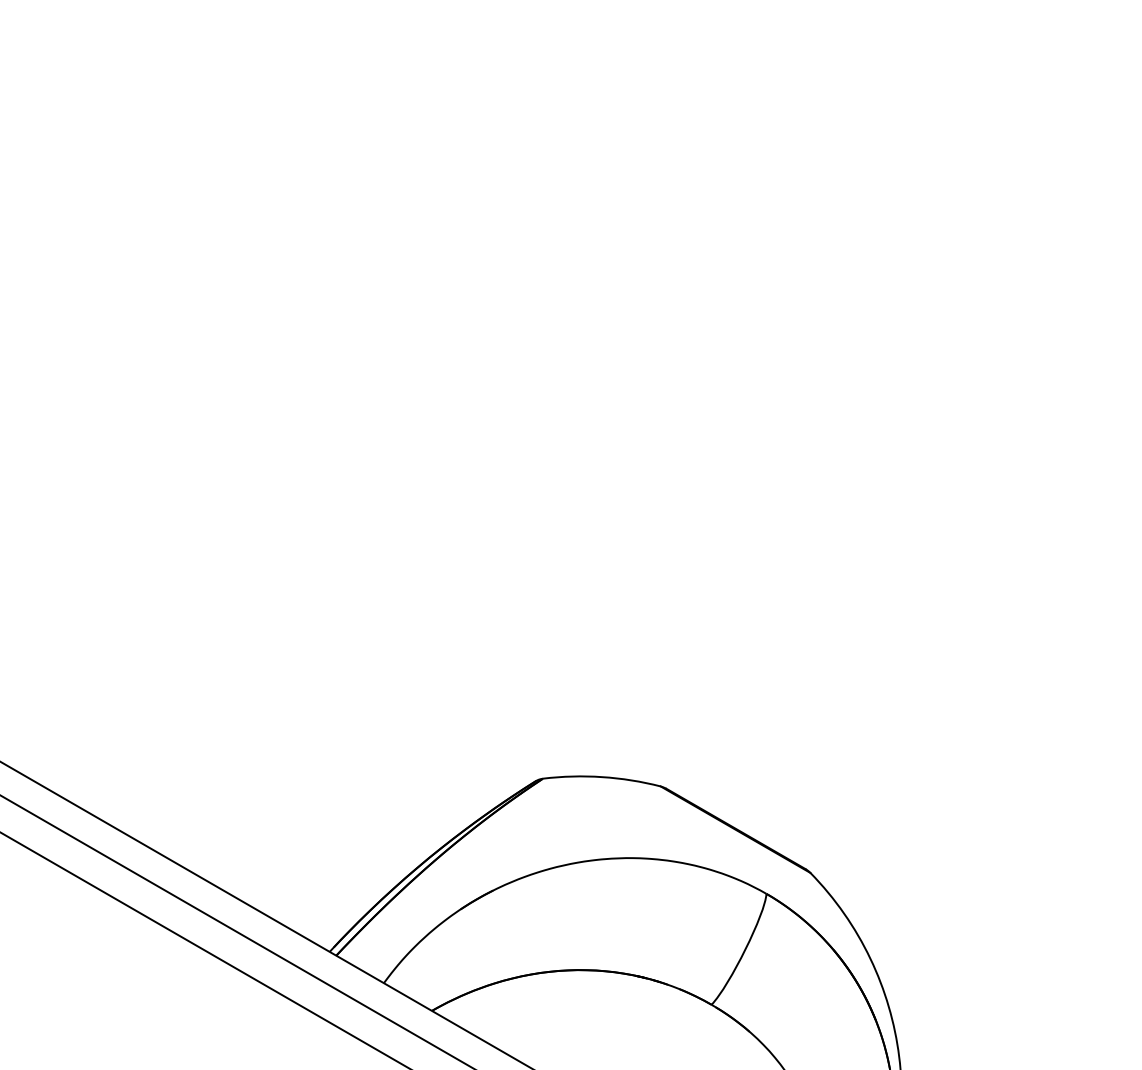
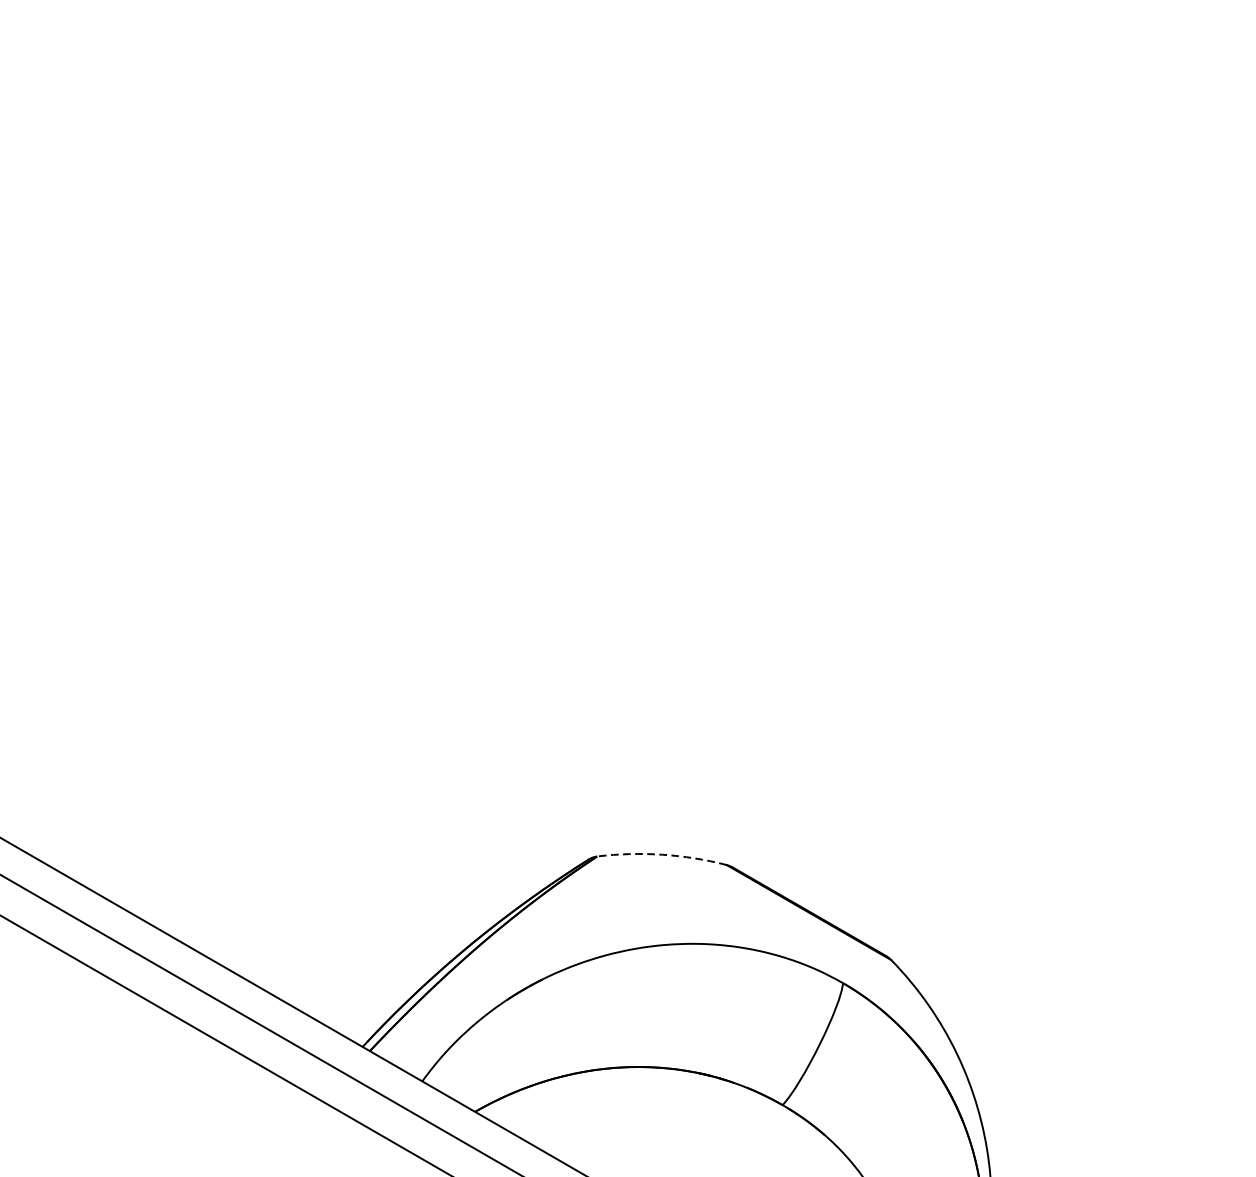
arc: (602, 777) -> (662, 855), solid -> dashed

